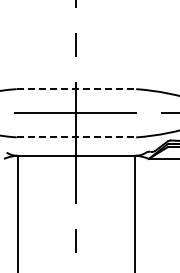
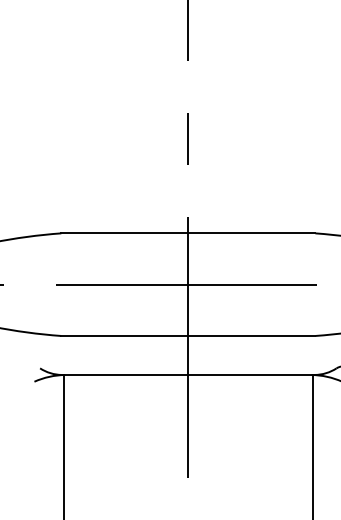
line: (76, 89) -> (188, 234), dashed -> solid
line: (76, 137) -> (188, 336), dashed -> solid

